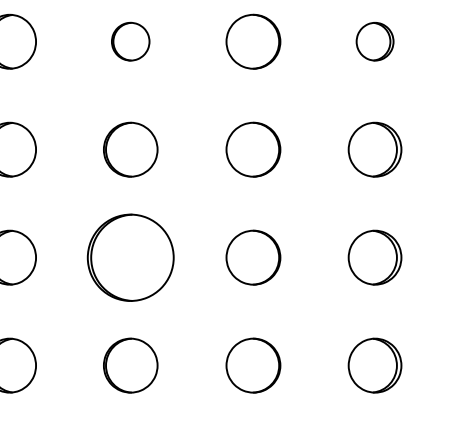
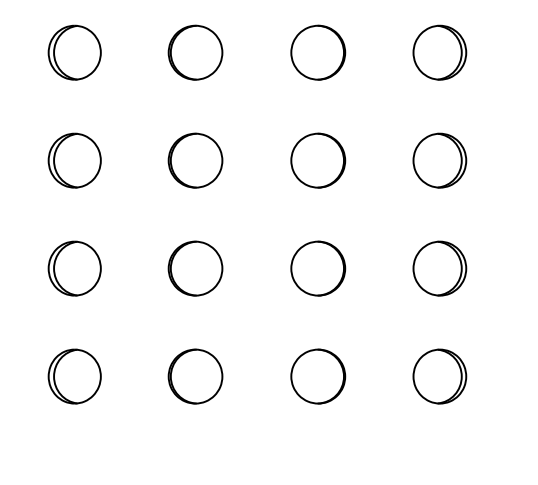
part: (130, 41) -> (195, 52), size x1.43
part: (374, 41) -> (439, 52), size x1.43
part: (130, 257) -> (195, 268), size x0.62

